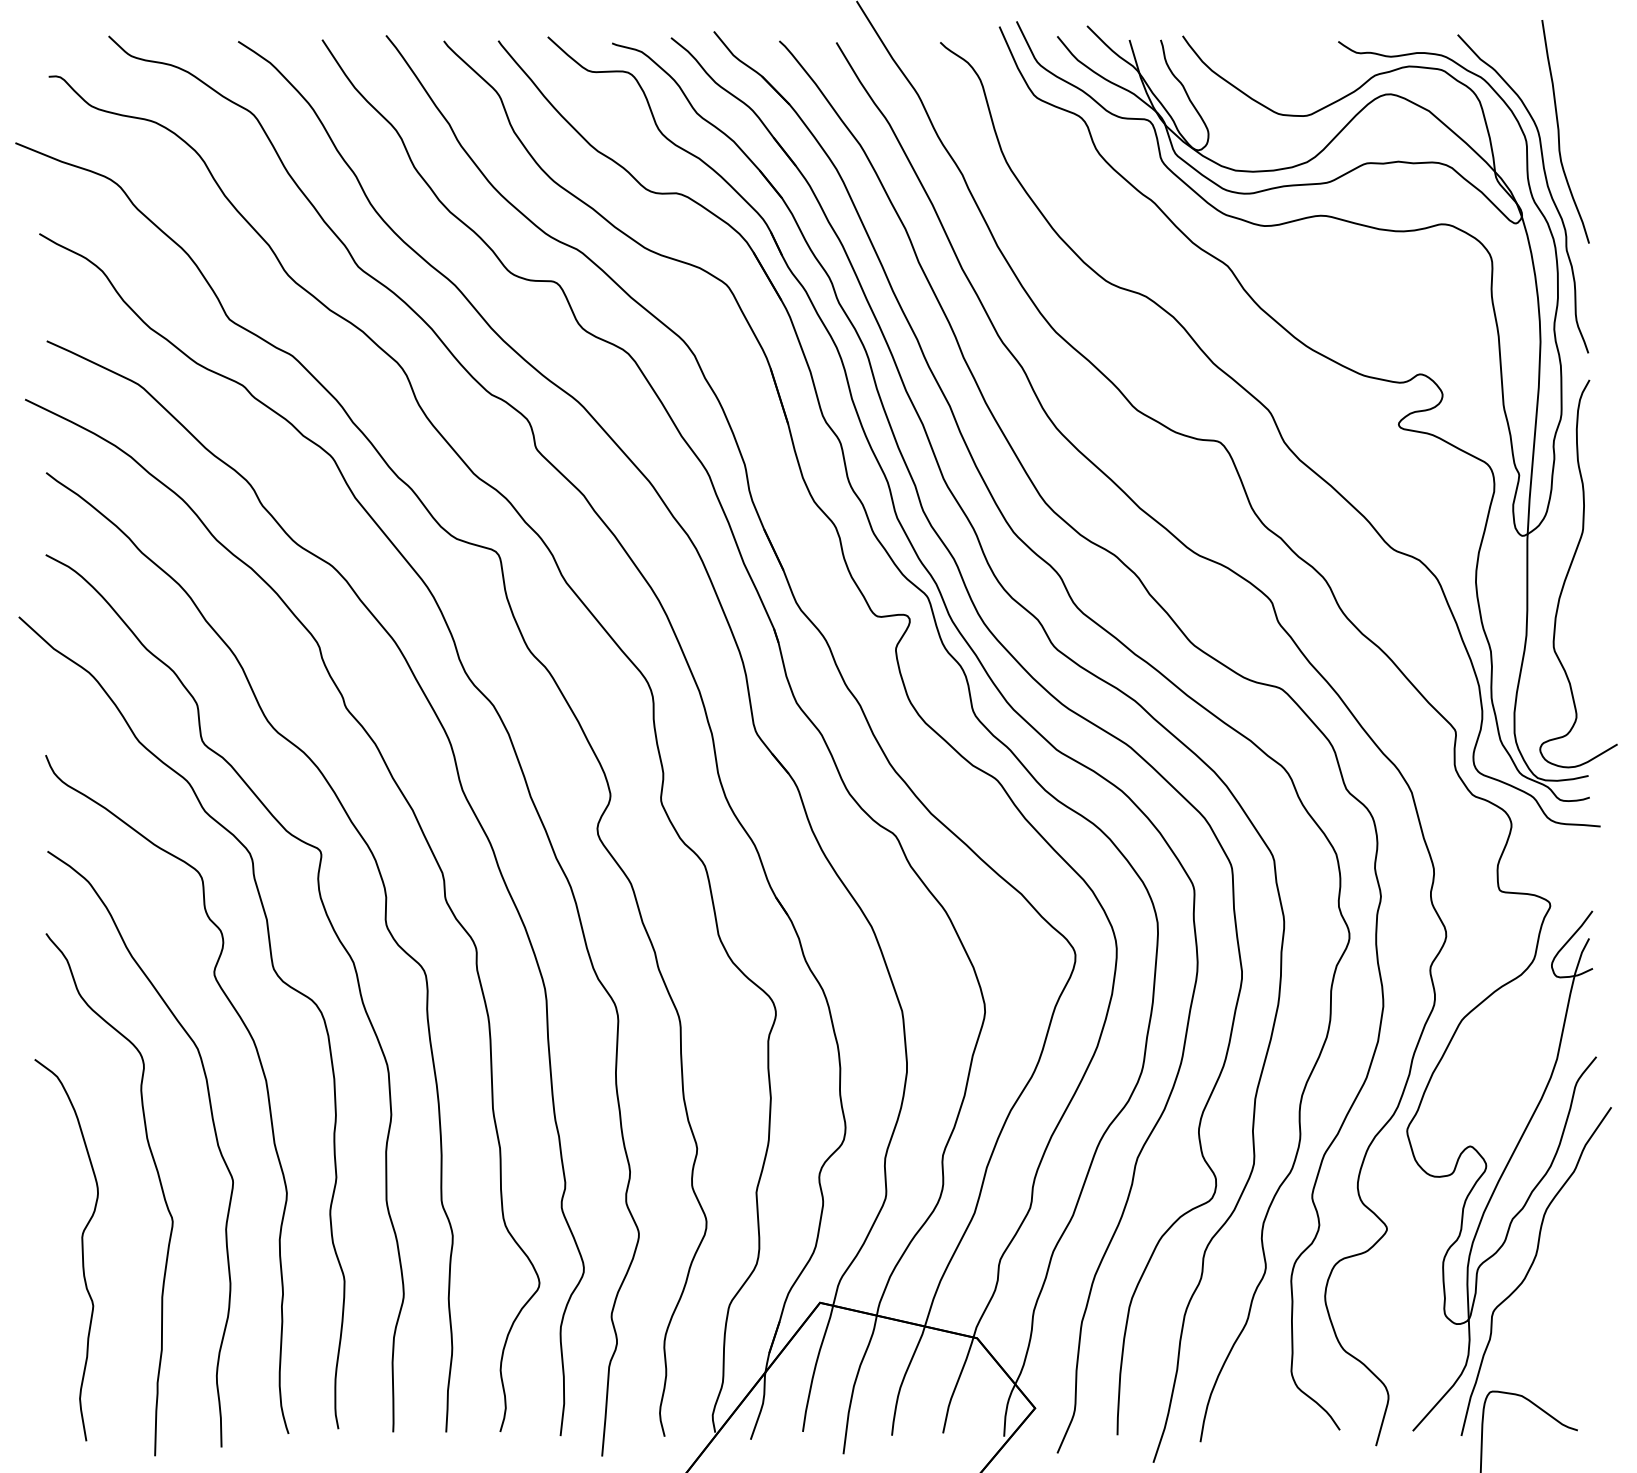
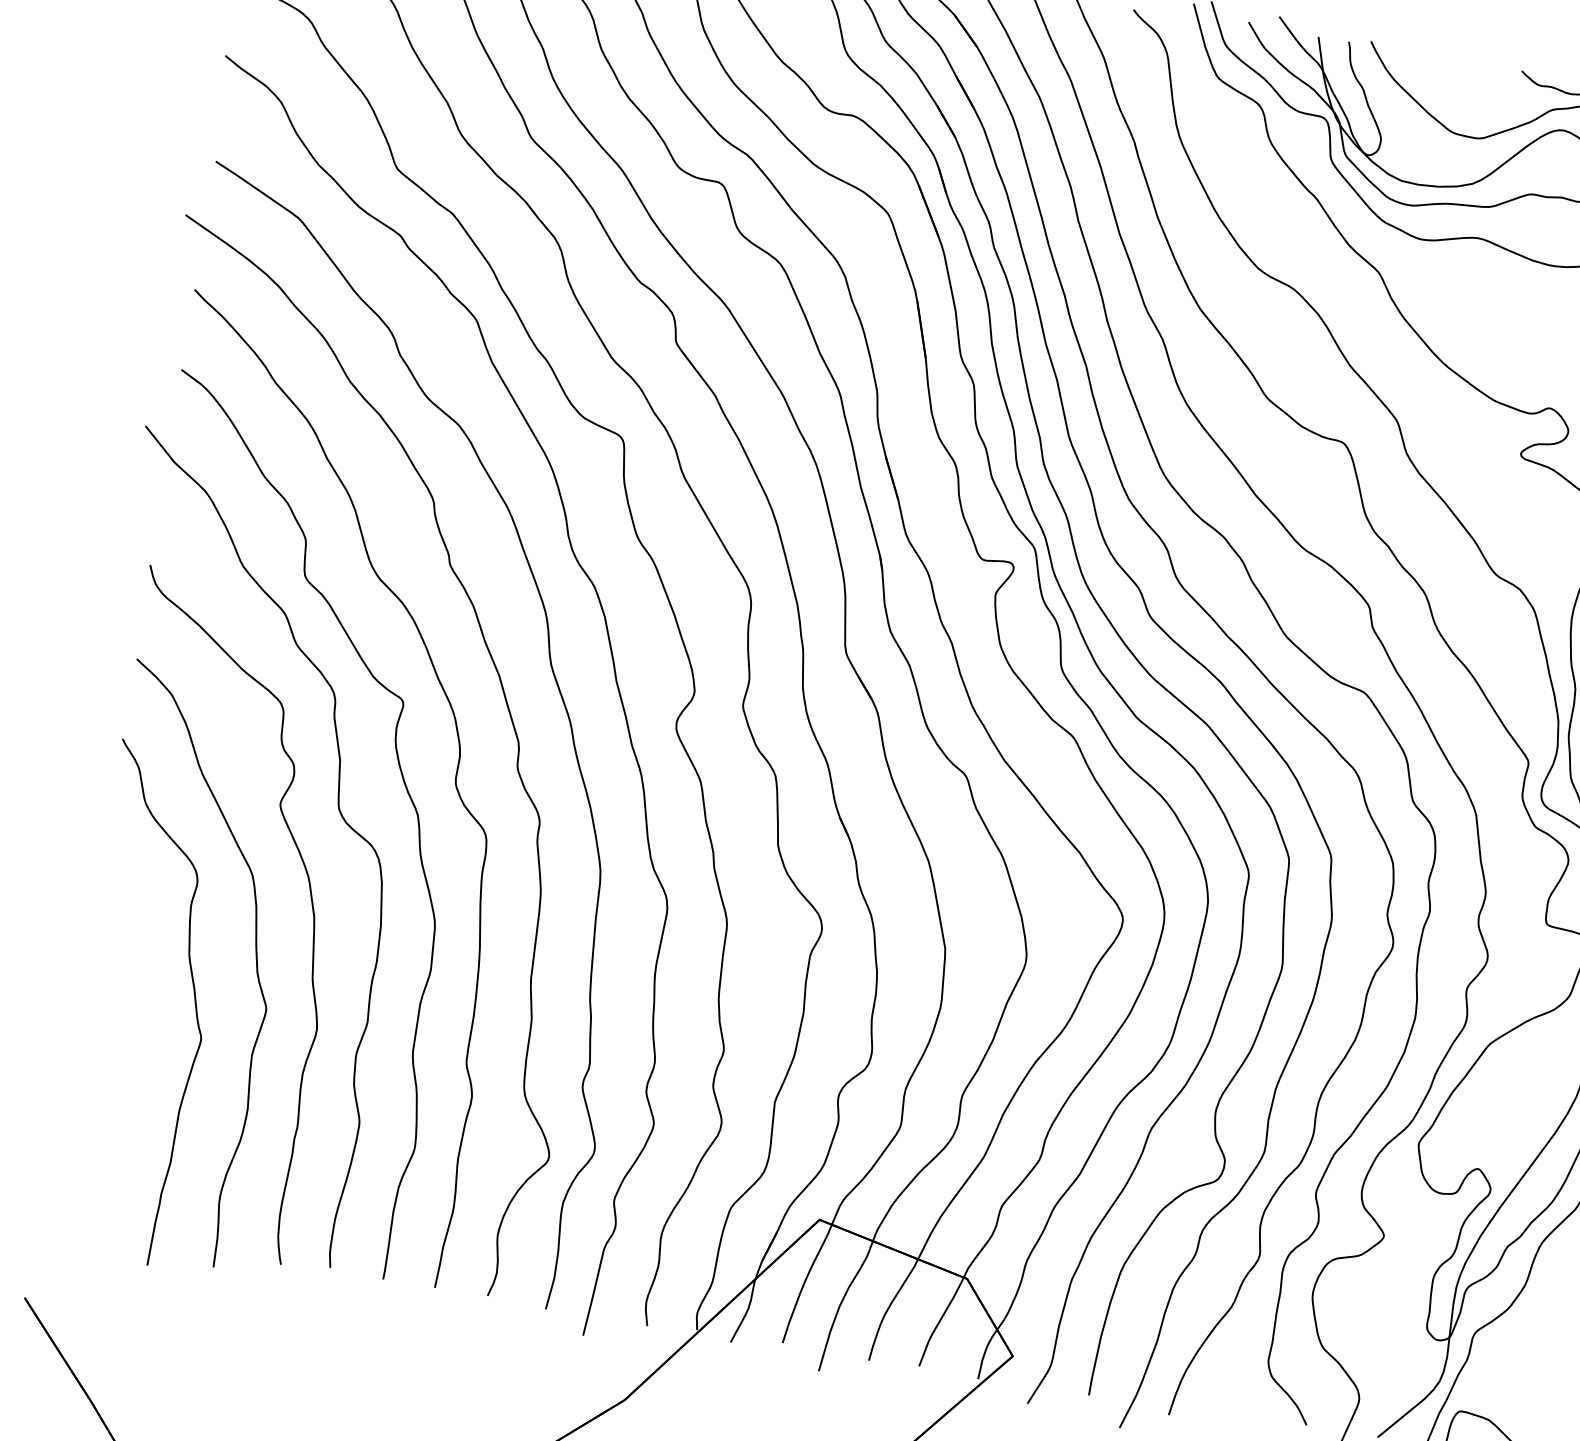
curve: (81, 1250) -> (107, 1053), removed

